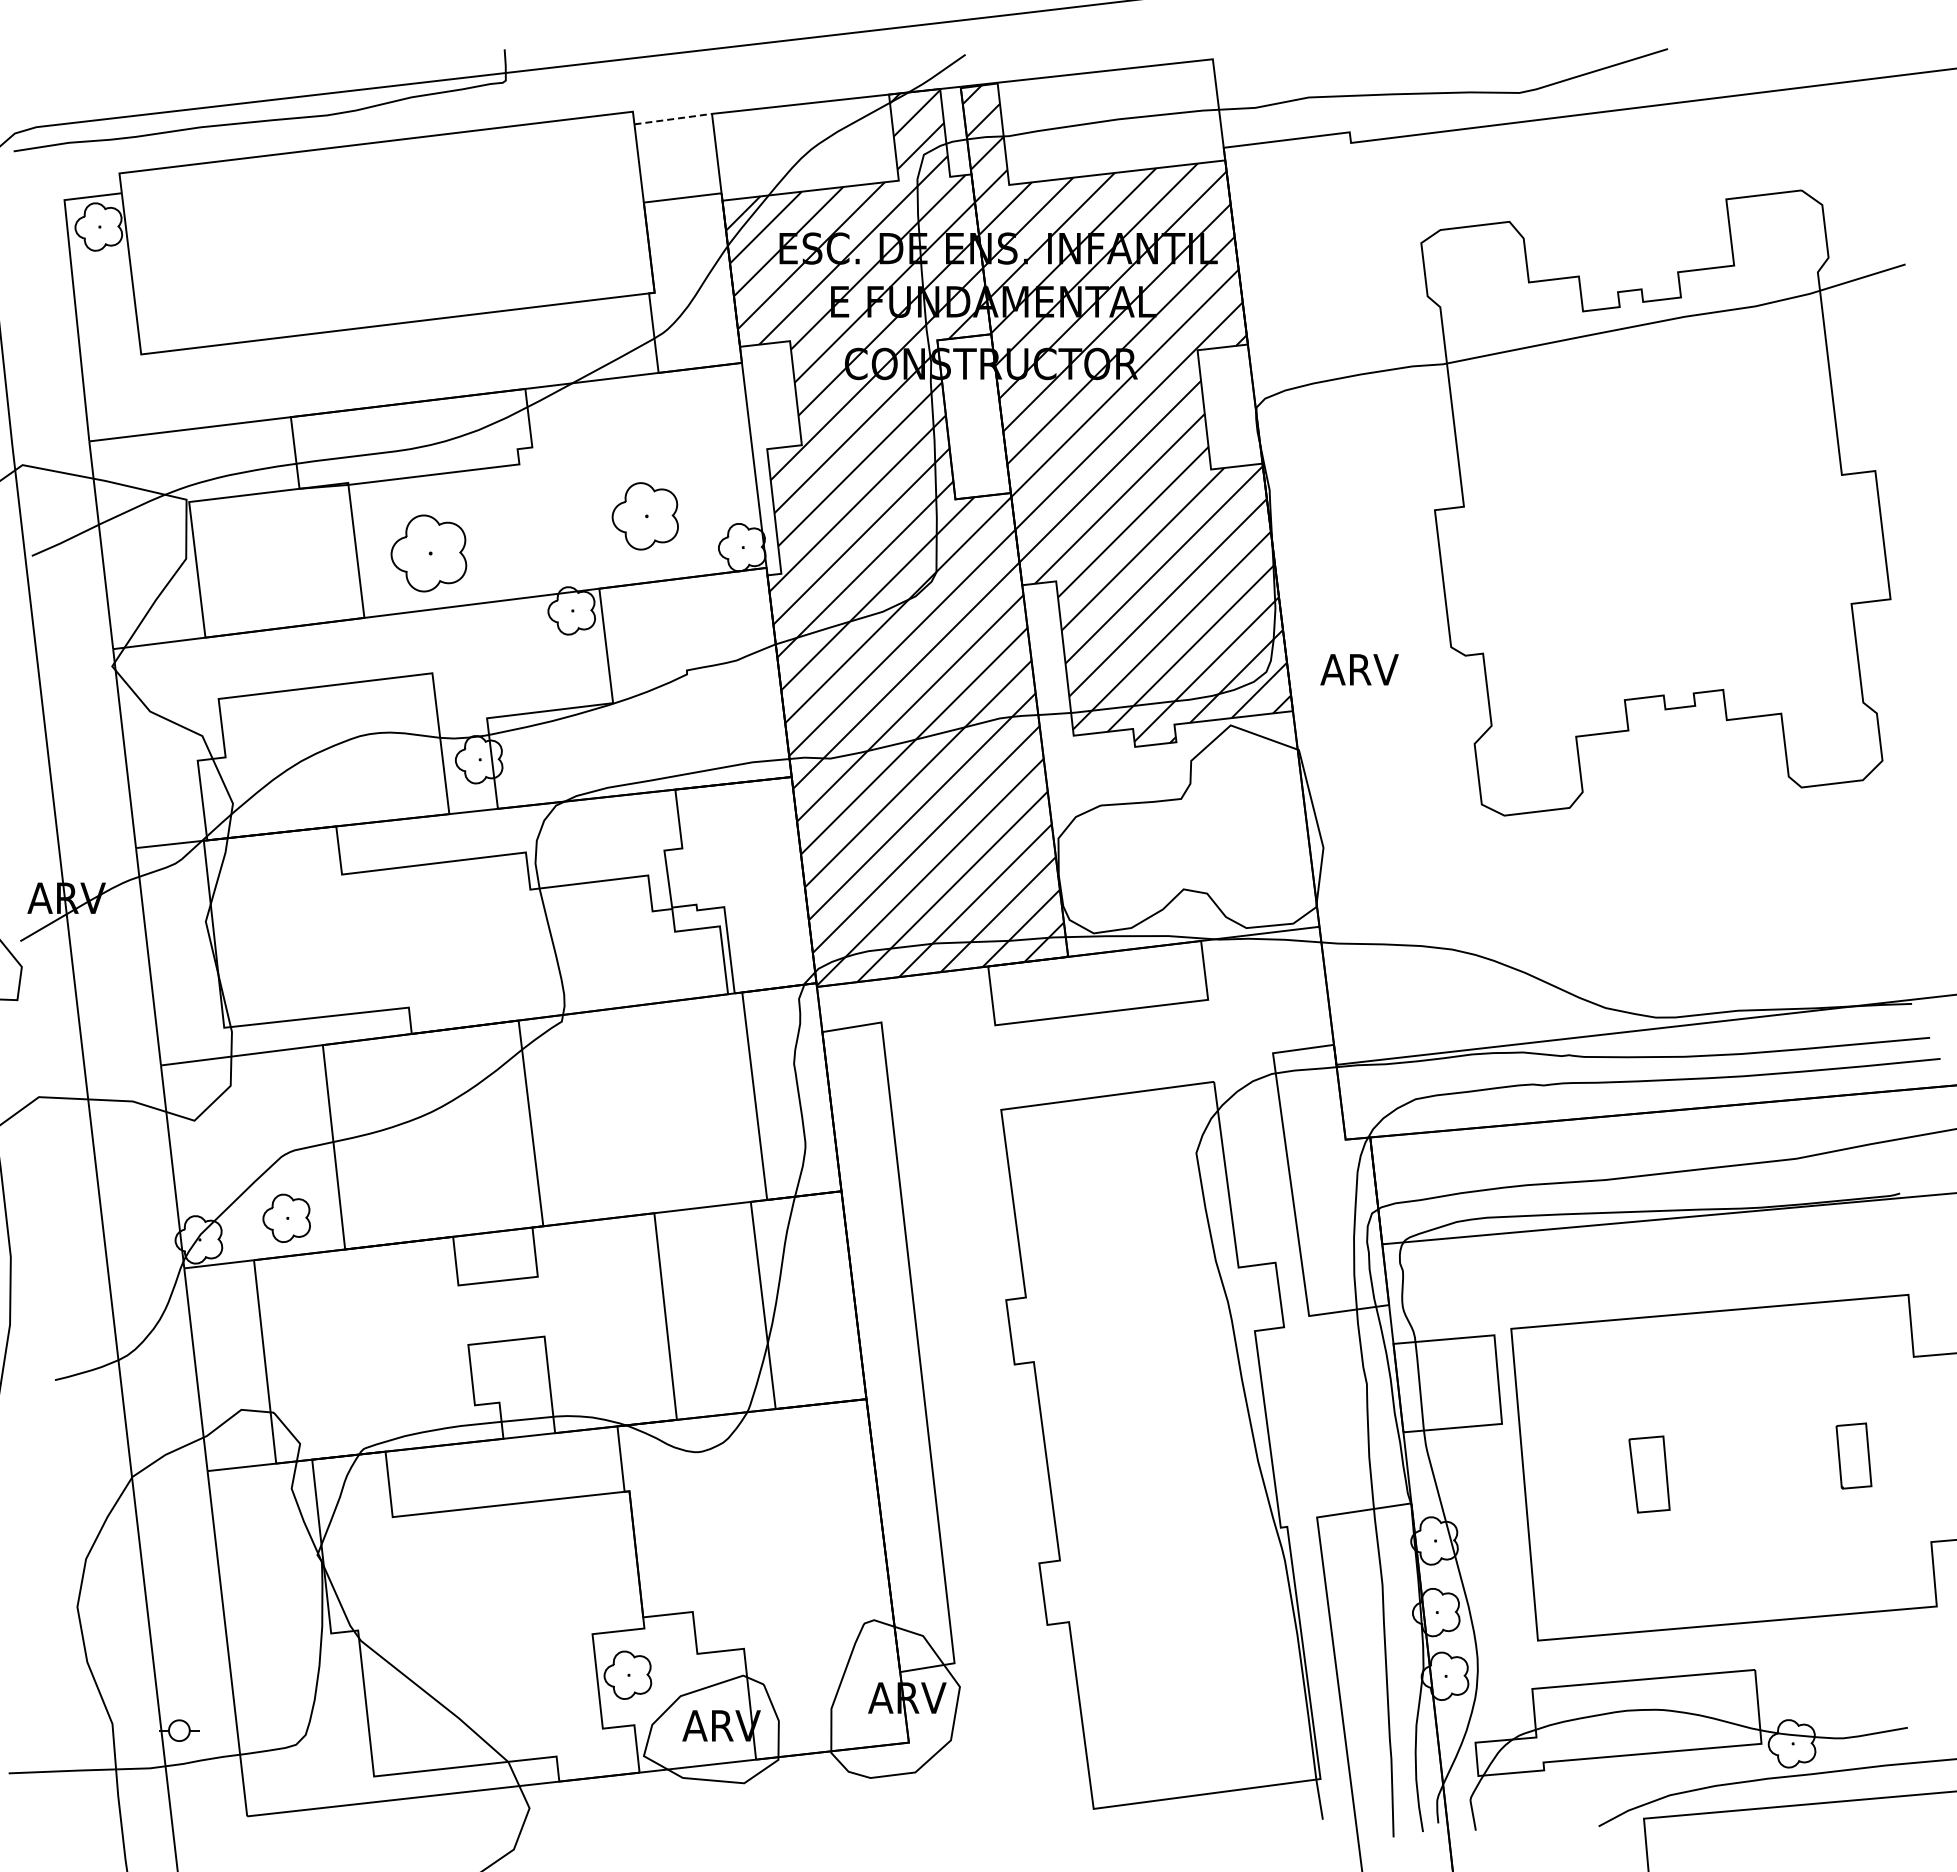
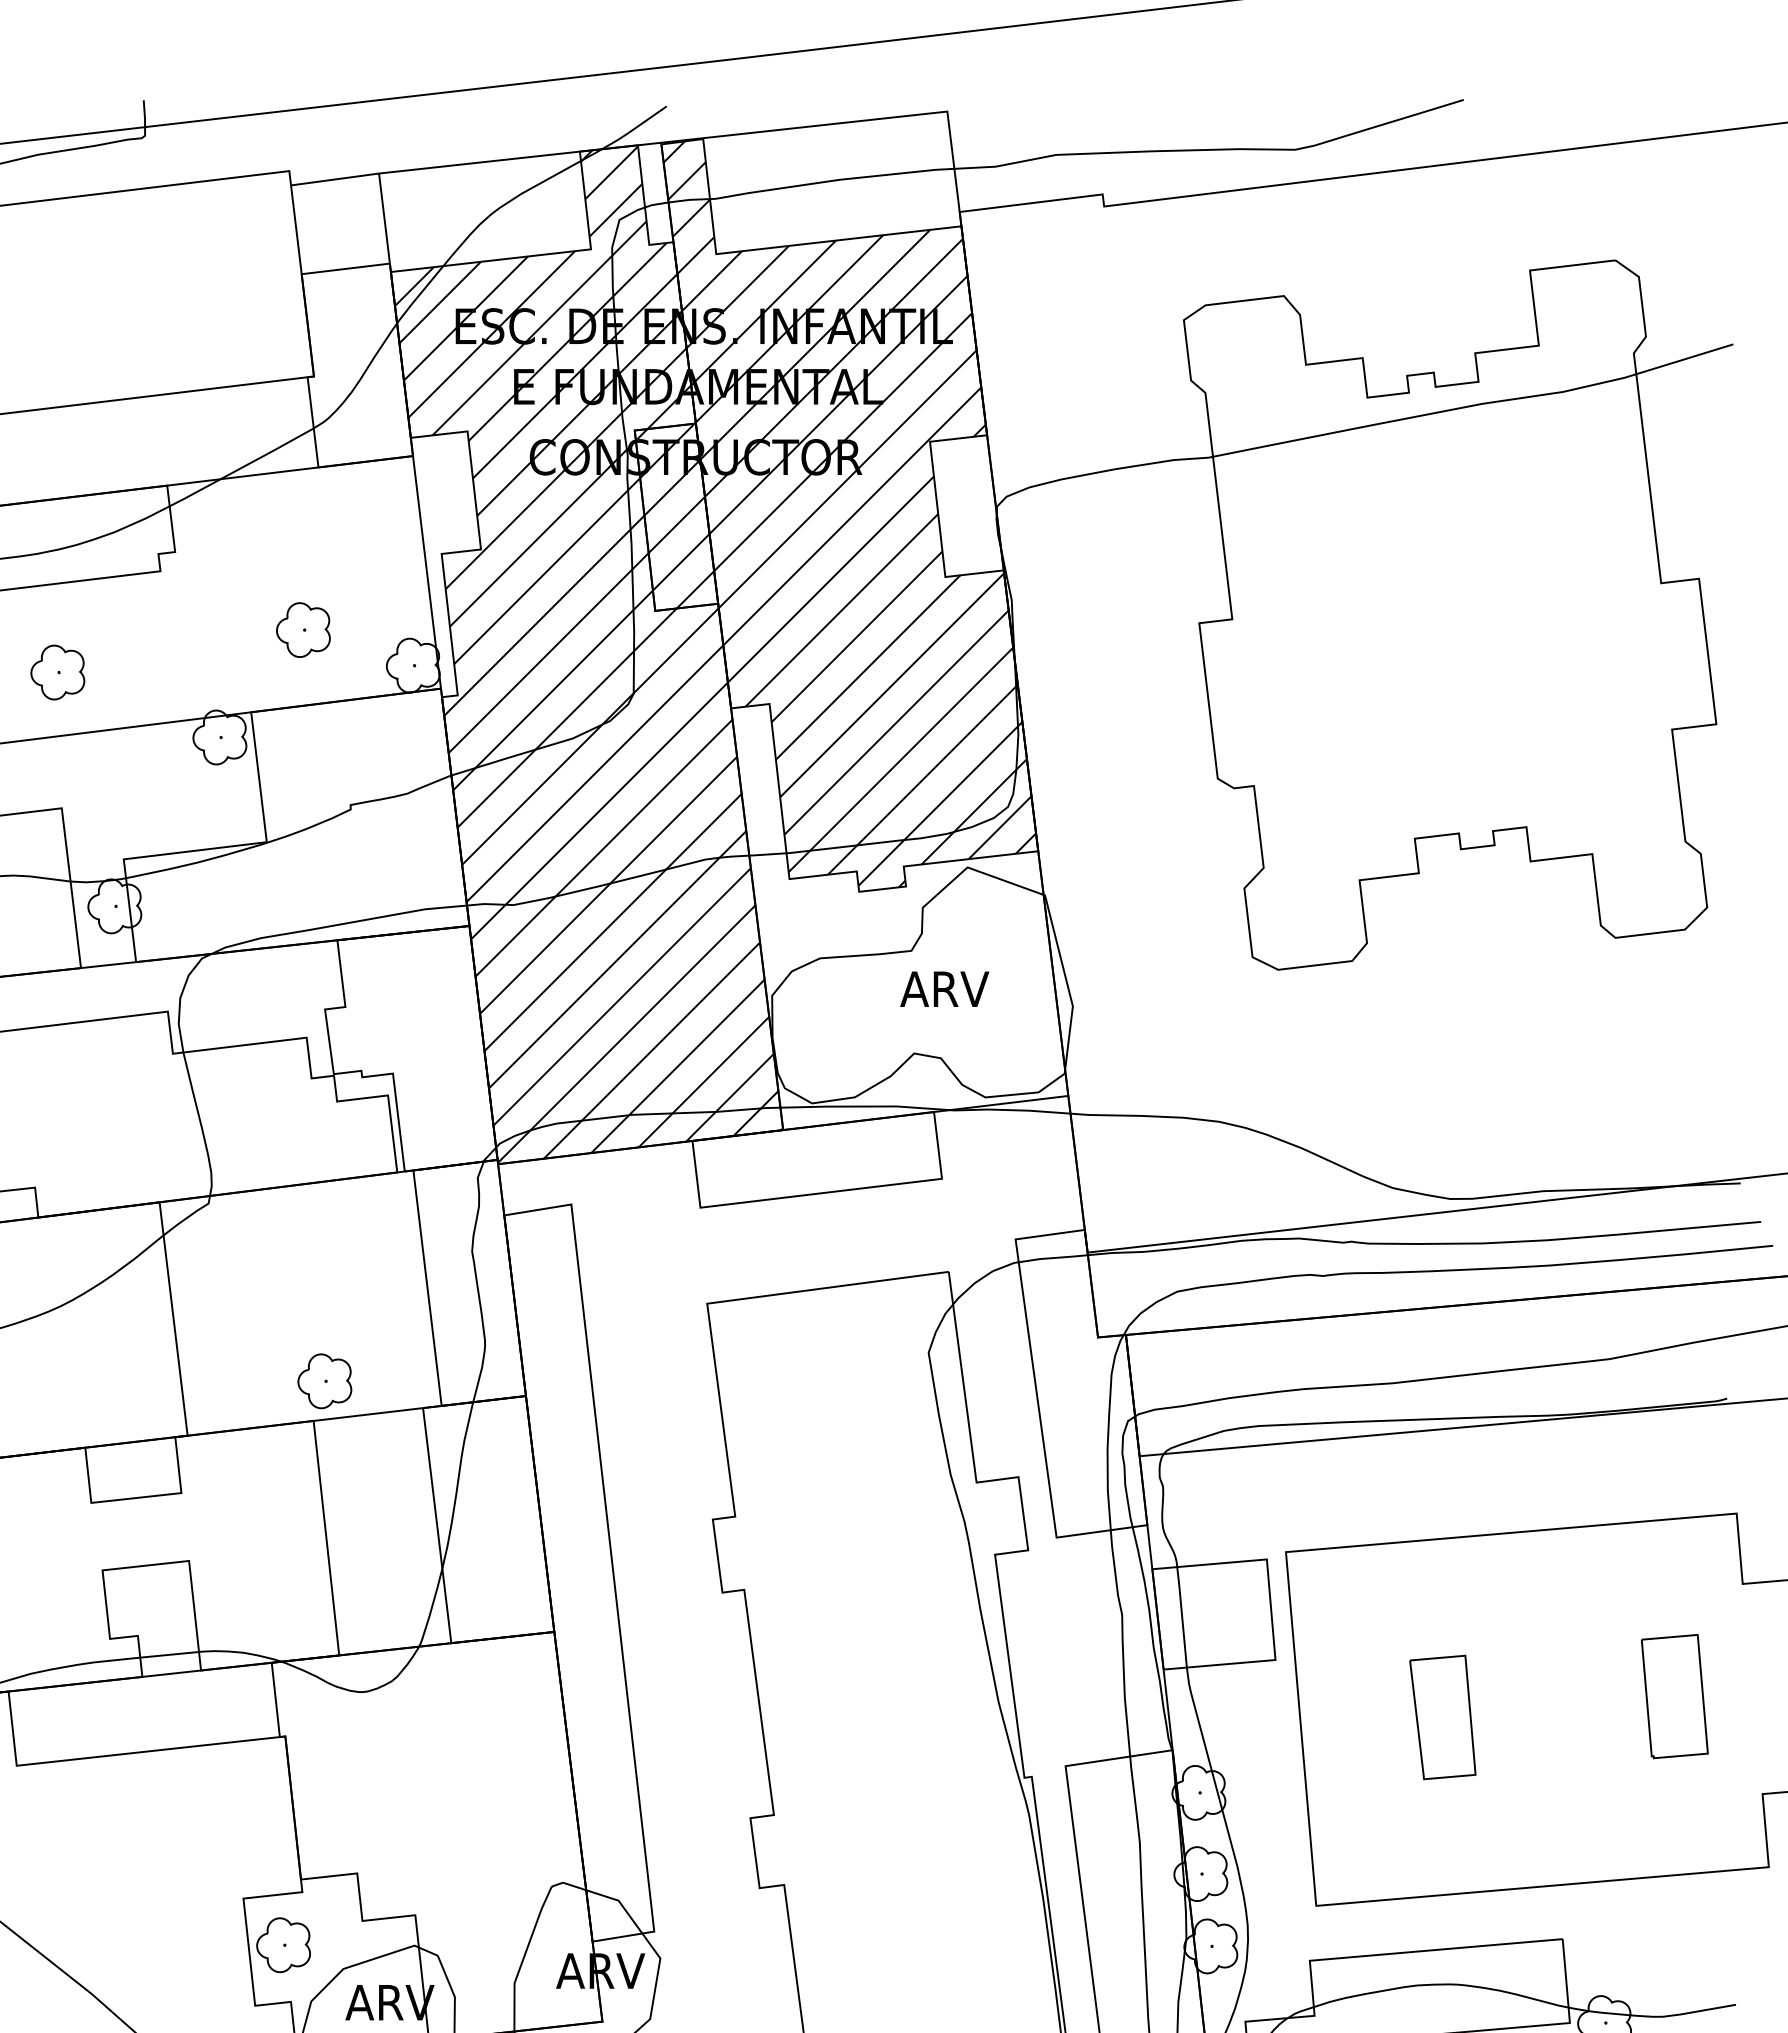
line: (673, 119) -> (335, 179), dashed -> solid
hatch: (972, 415) -> (674, 515), added
part: (645, 515) -> (303, 629), size x0.71
part: (428, 553) -> (57, 672), size x0.62
text: (1359, 669) -> (944, 988), moved
part: (664, 1177) -> (325, 1380), added
part: (1853, 1455) -> (1674, 1695), size x1.67
part: (1649, 1474) -> (1442, 1717), size x1.43

